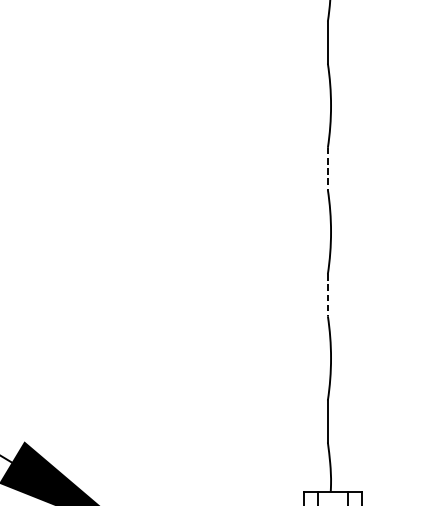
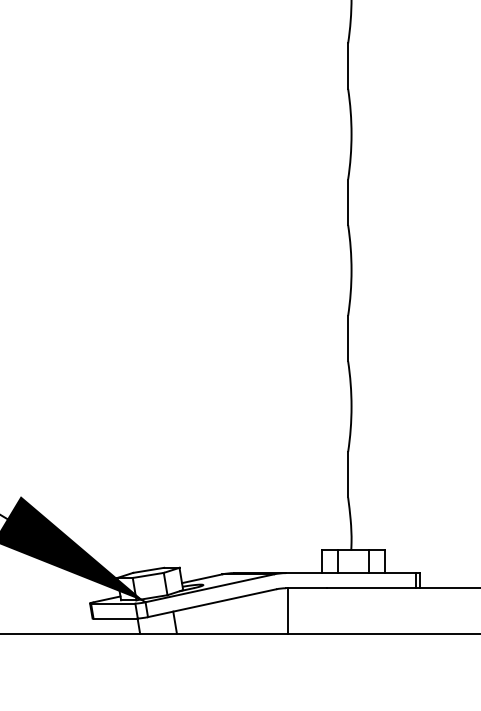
line: (328, 169) -> (348, 202), dashed -> solid
line: (328, 295) -> (348, 338), dashed -> solid

